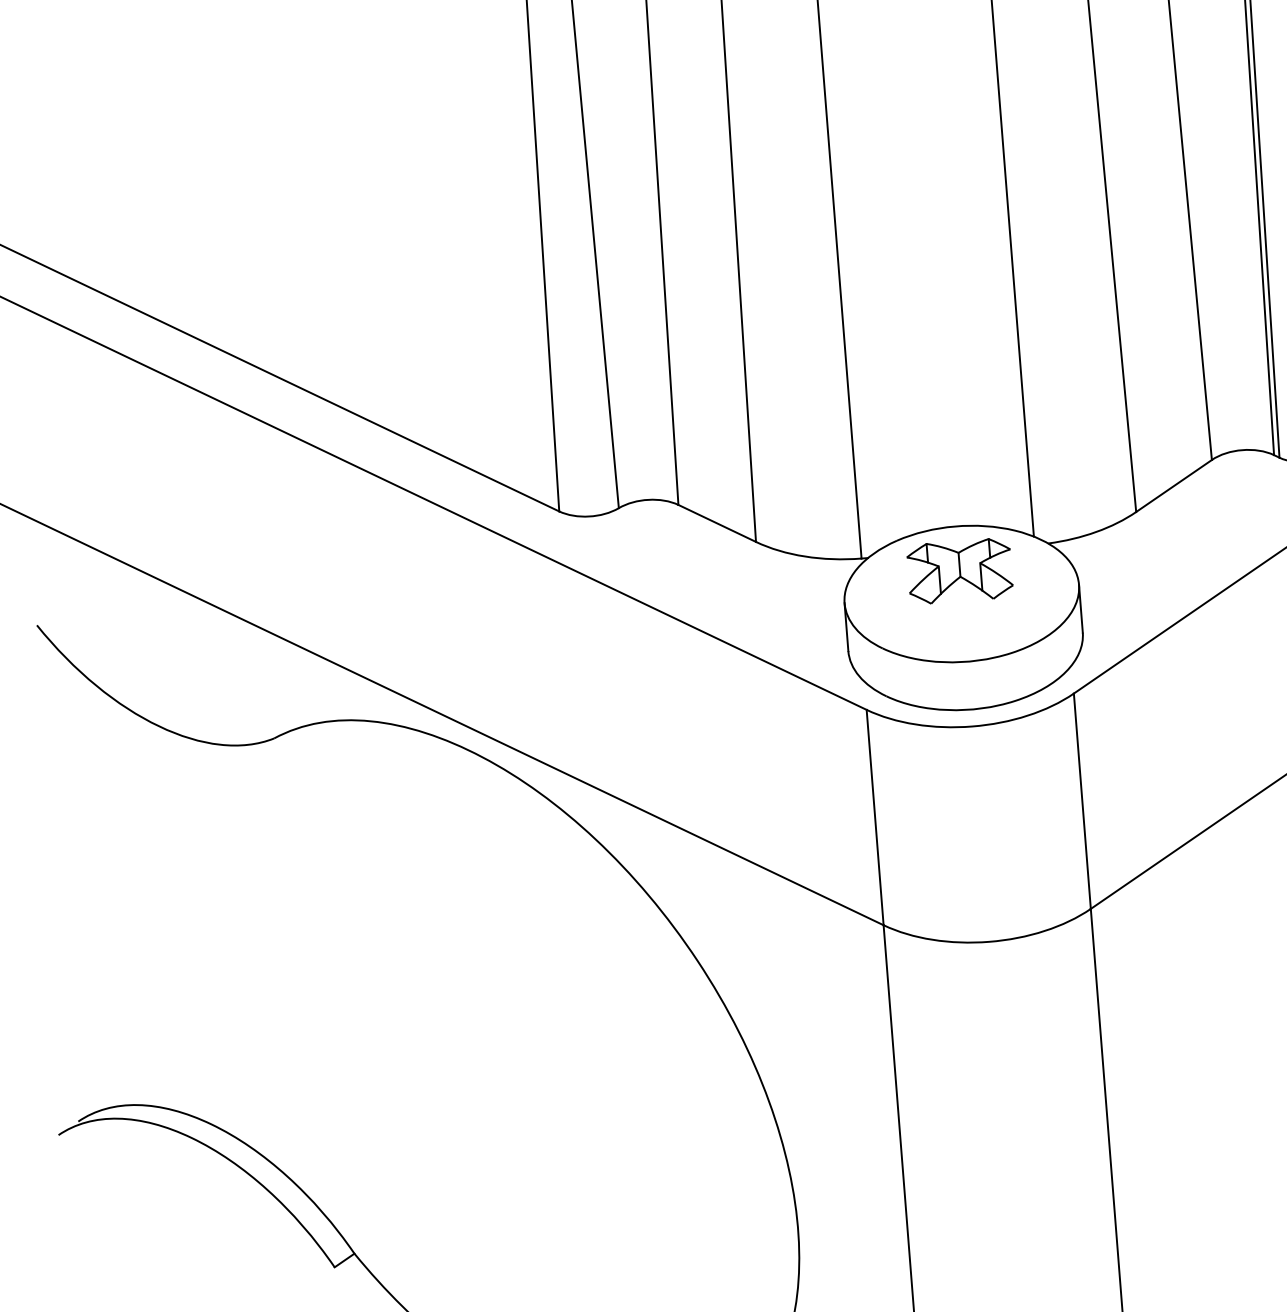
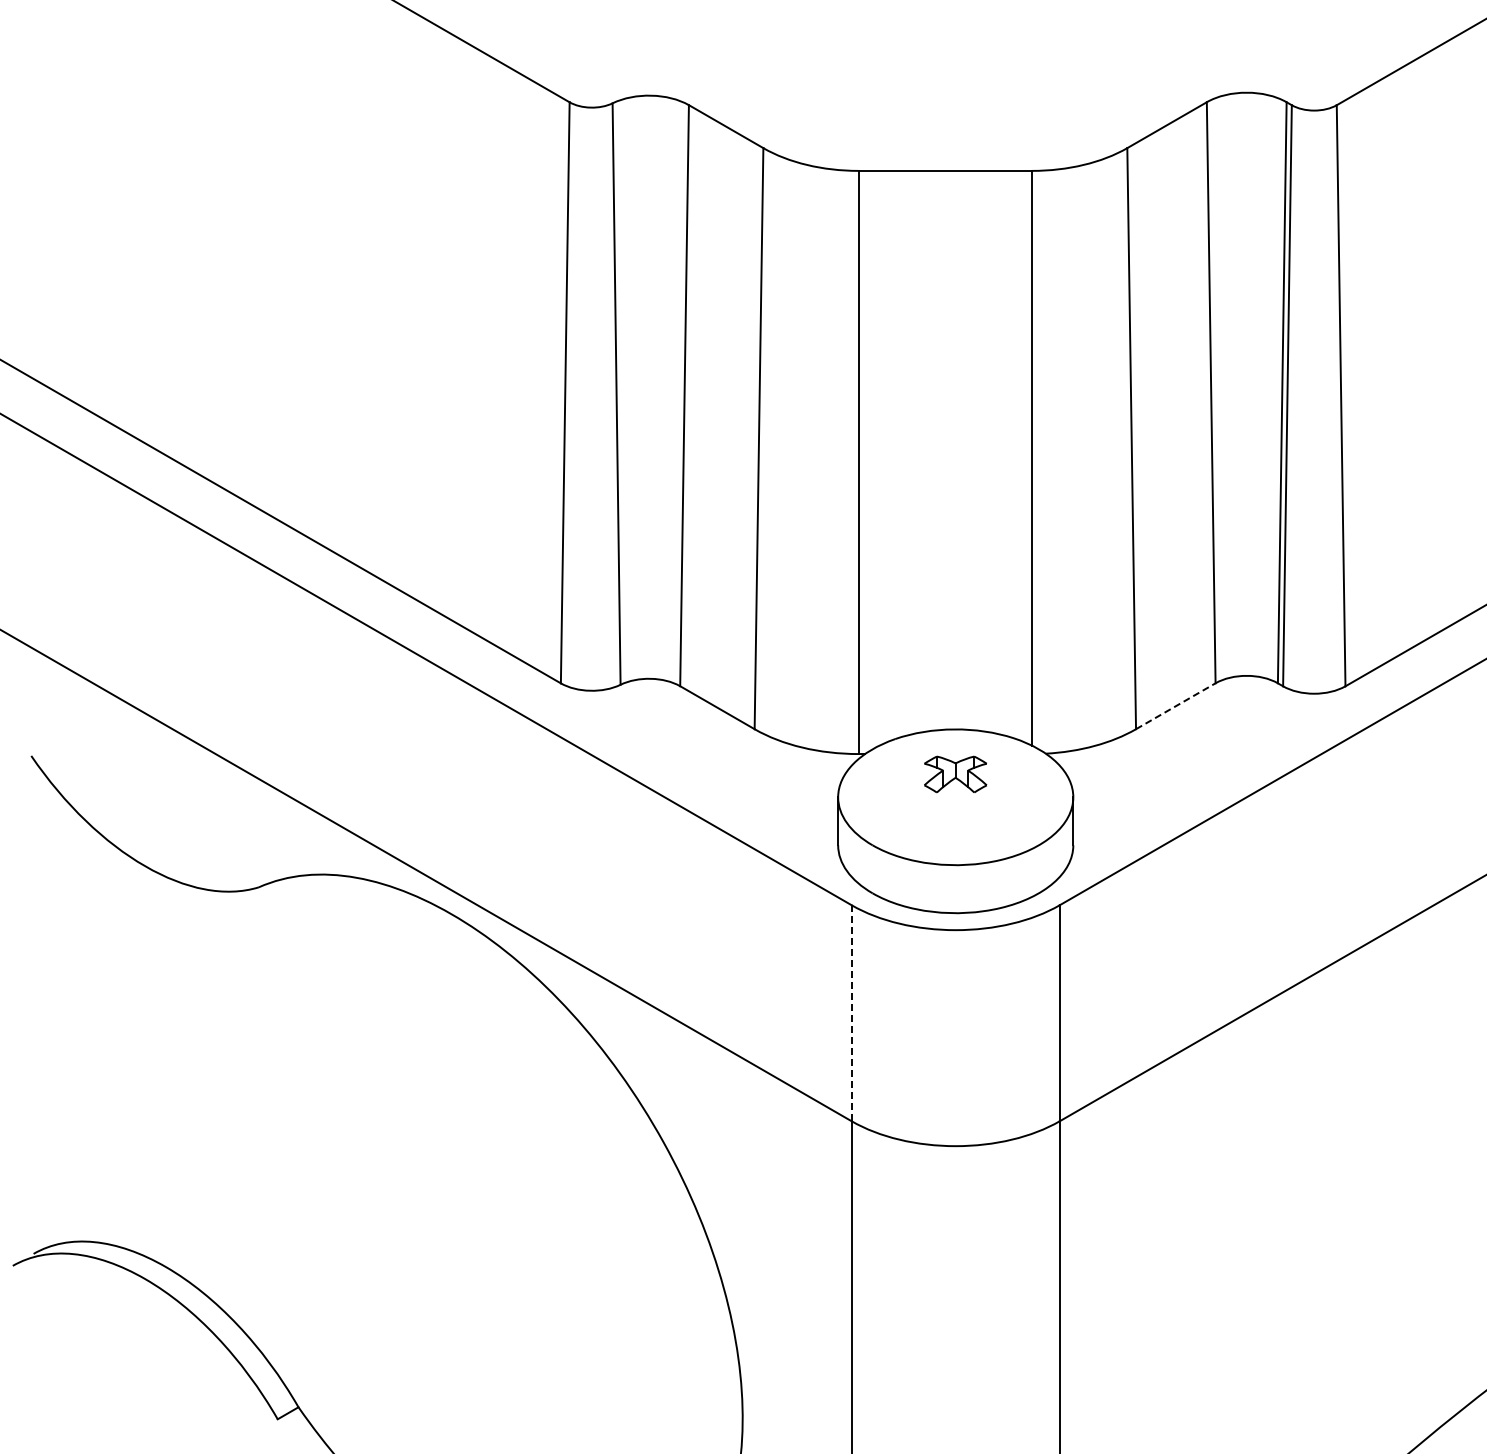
line: (1173, 486) -> (1175, 706), solid -> dashed
part: (959, 571) -> (955, 774), size x0.6
line: (874, 817) -> (851, 1013), solid -> dashed

